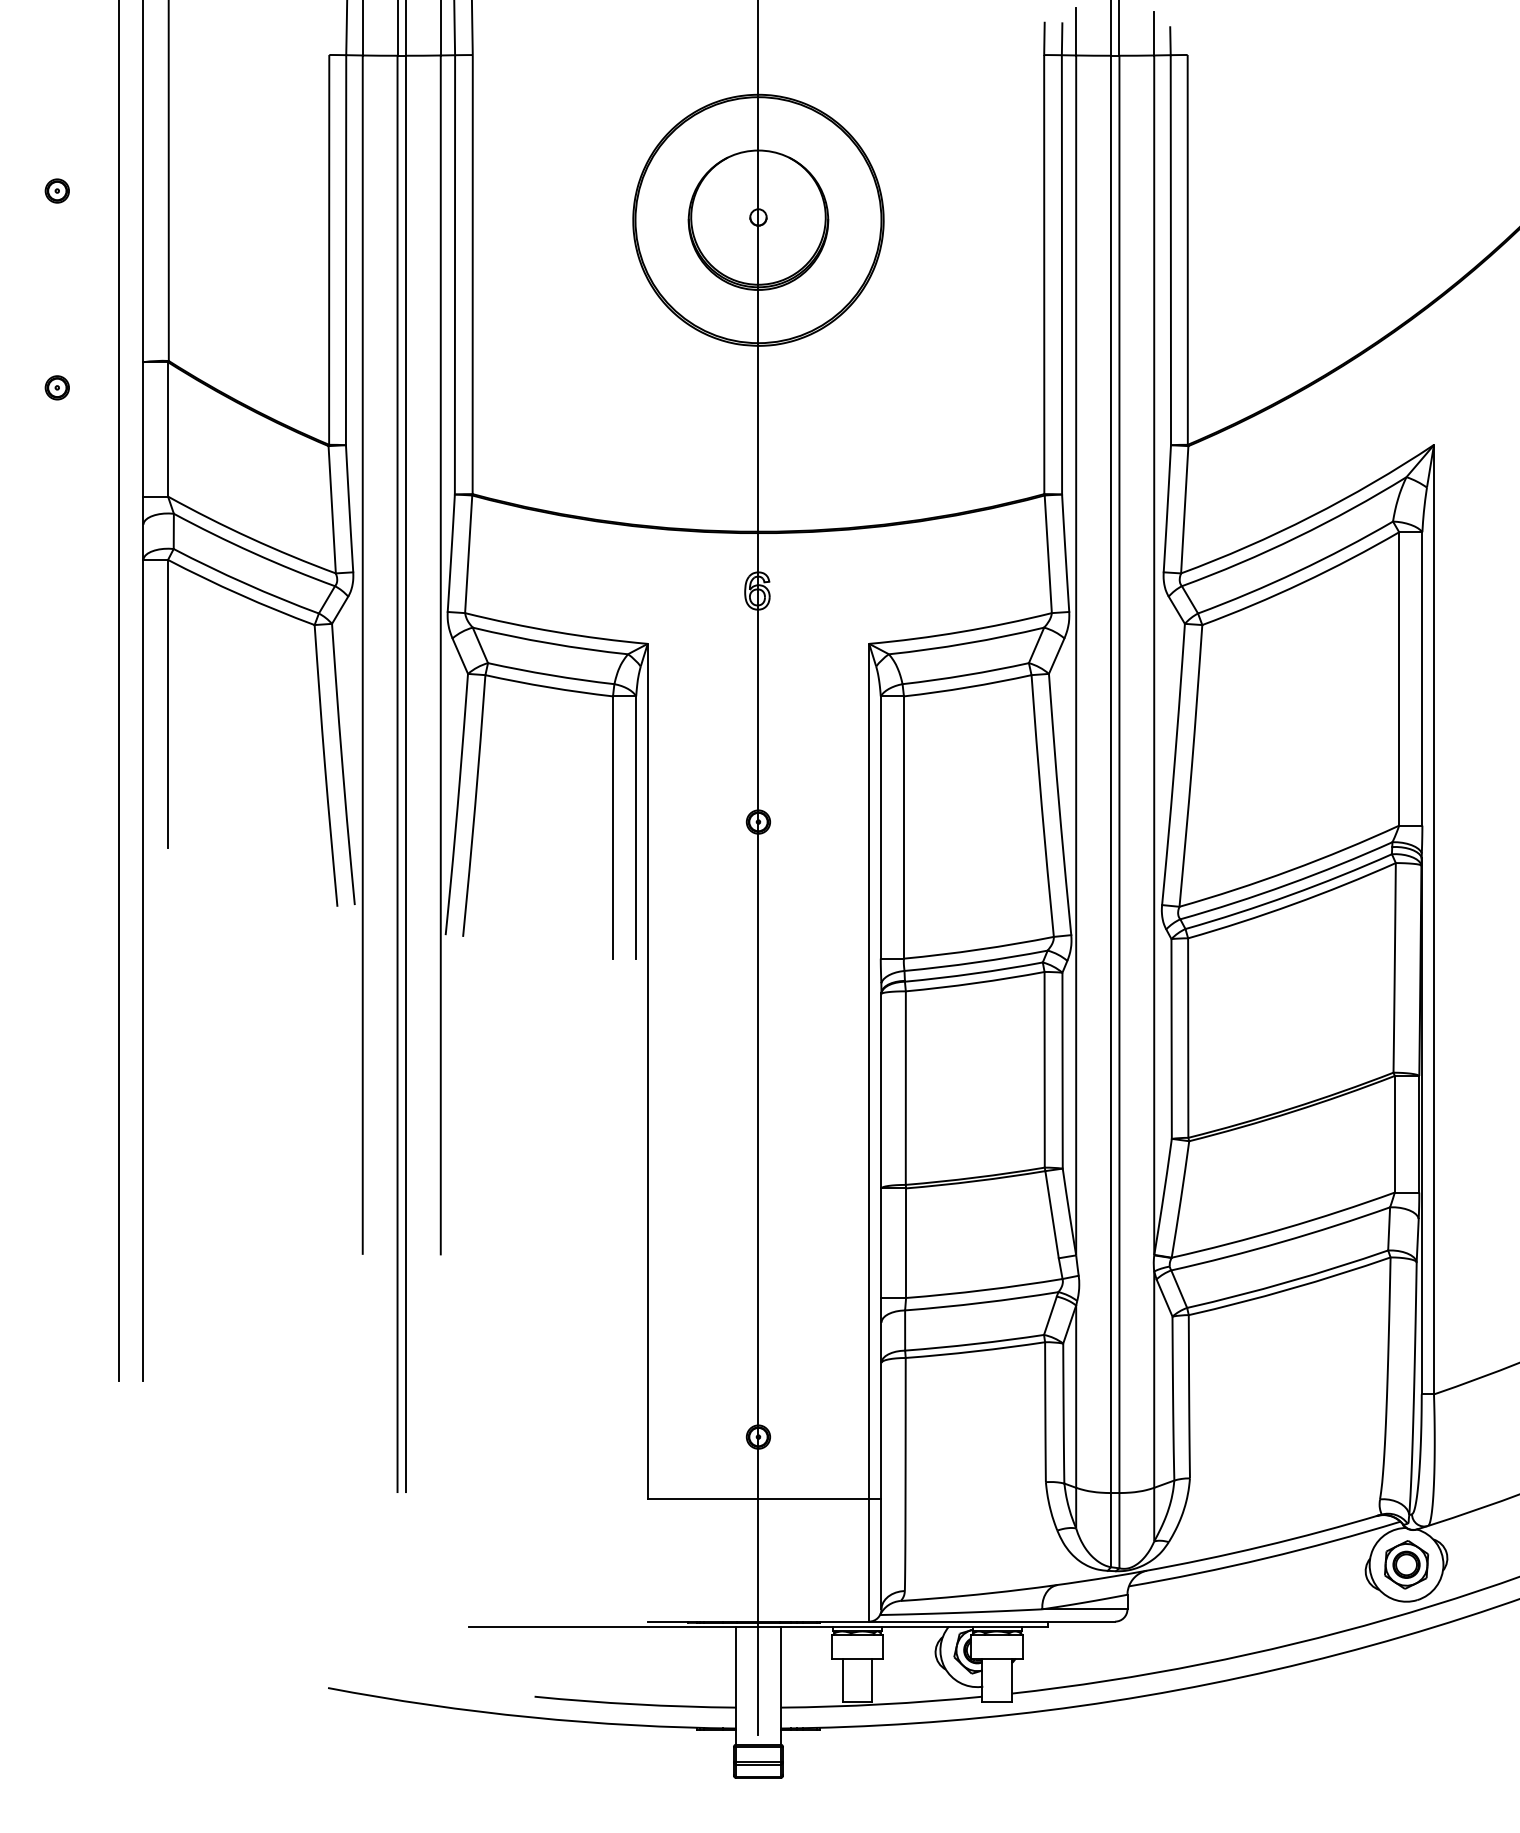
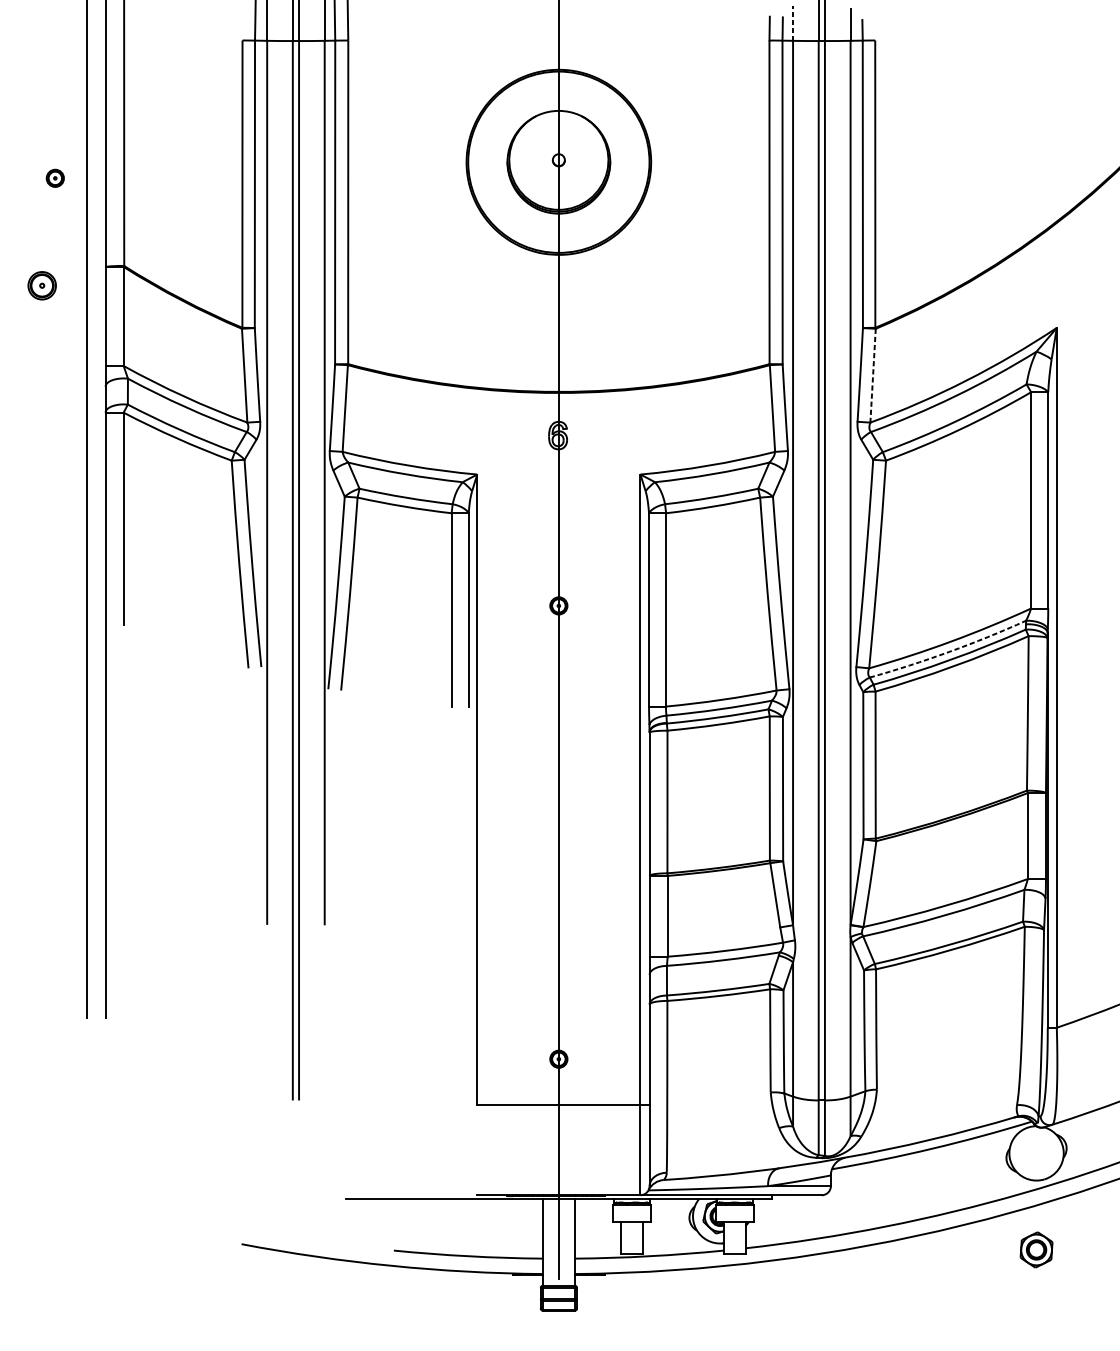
line: (1076, 31) -> (793, 23), solid -> dashed
part: (56, 190) -> (54, 177), moved
part: (56, 387) -> (41, 285), size x1.6
line: (1184, 509) -> (872, 375), solid -> dashed
arc: (1287, 884) -> (948, 651), solid -> dashed
part: (1406, 1564) -> (1036, 1249), moved

